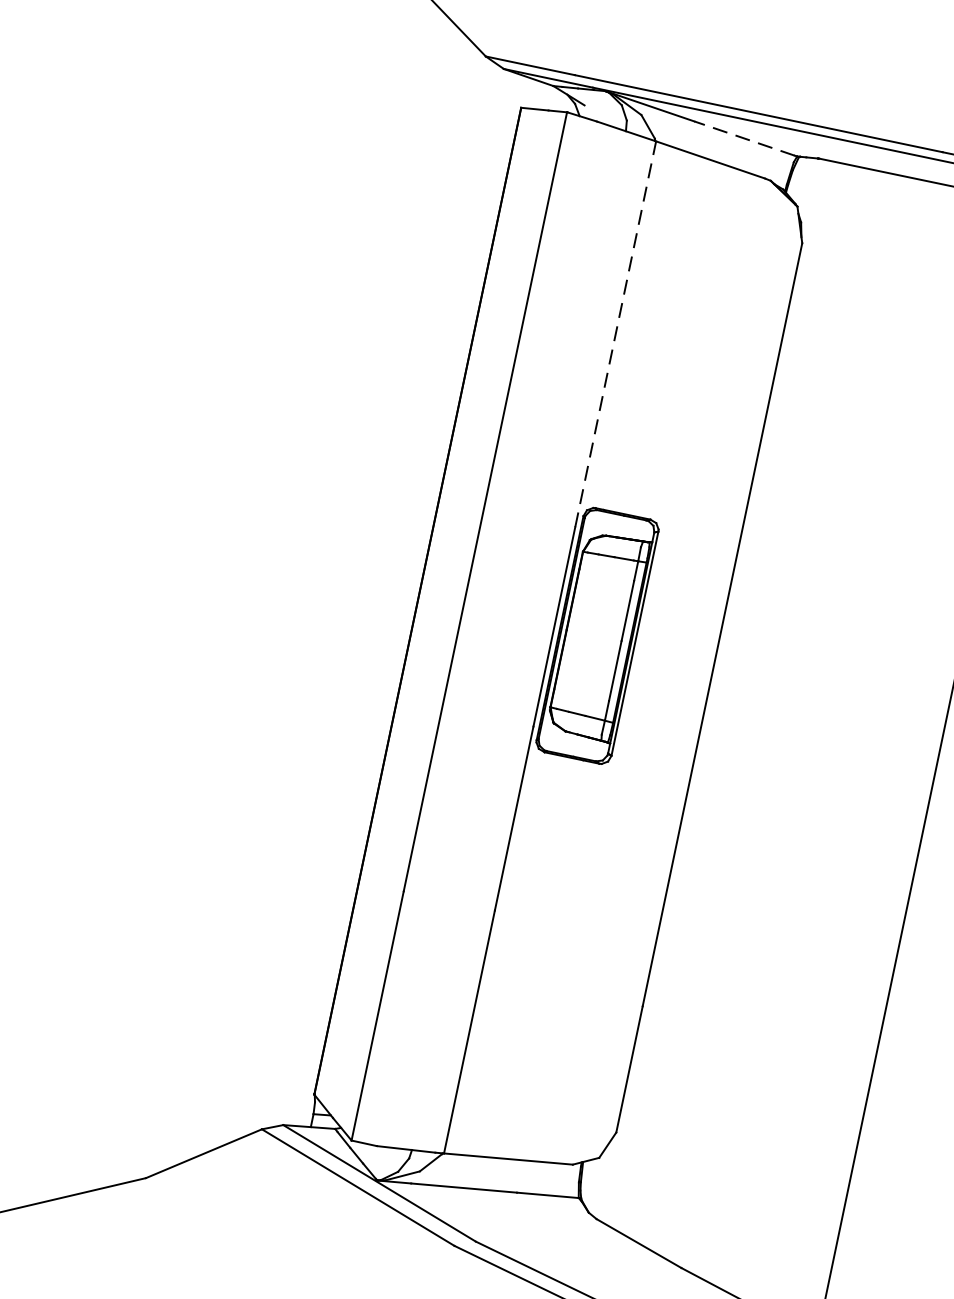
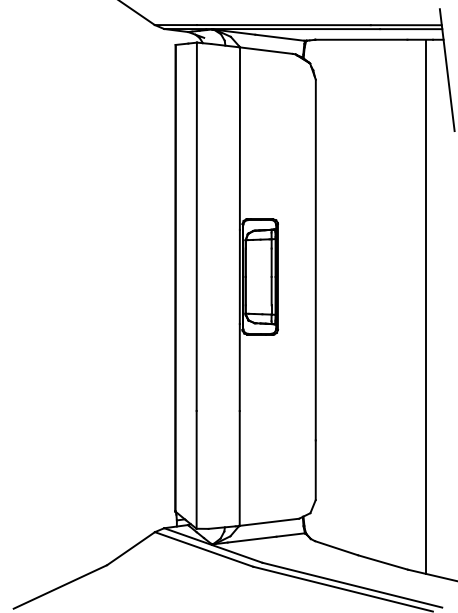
line: (744, 137) -> (279, 37), dashed -> solid
line: (614, 333) -> (239, 138), dashed -> solid

